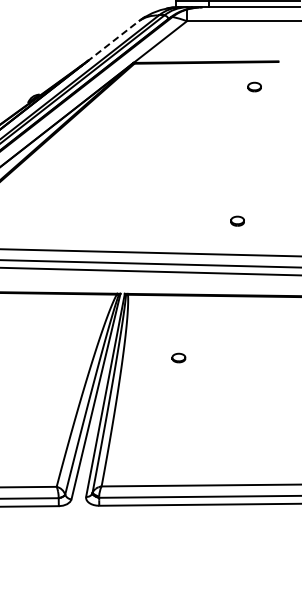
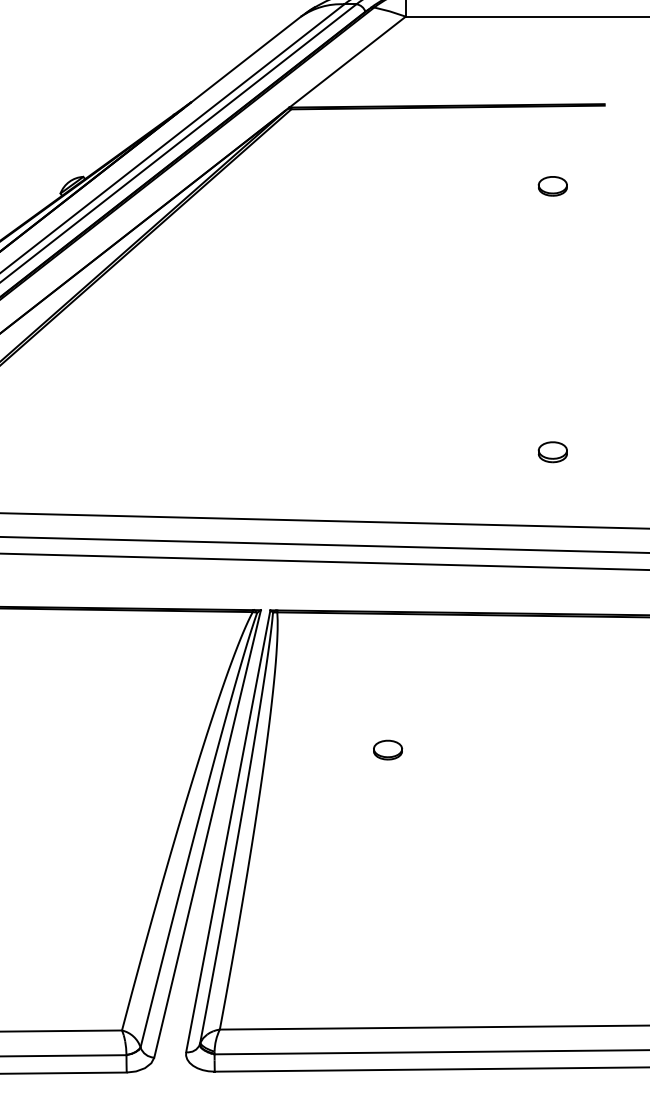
line: (112, 41) -> (243, 60), dashed -> solid
part: (254, 86) -> (552, 185), moved
part: (237, 220) -> (552, 450), moved

